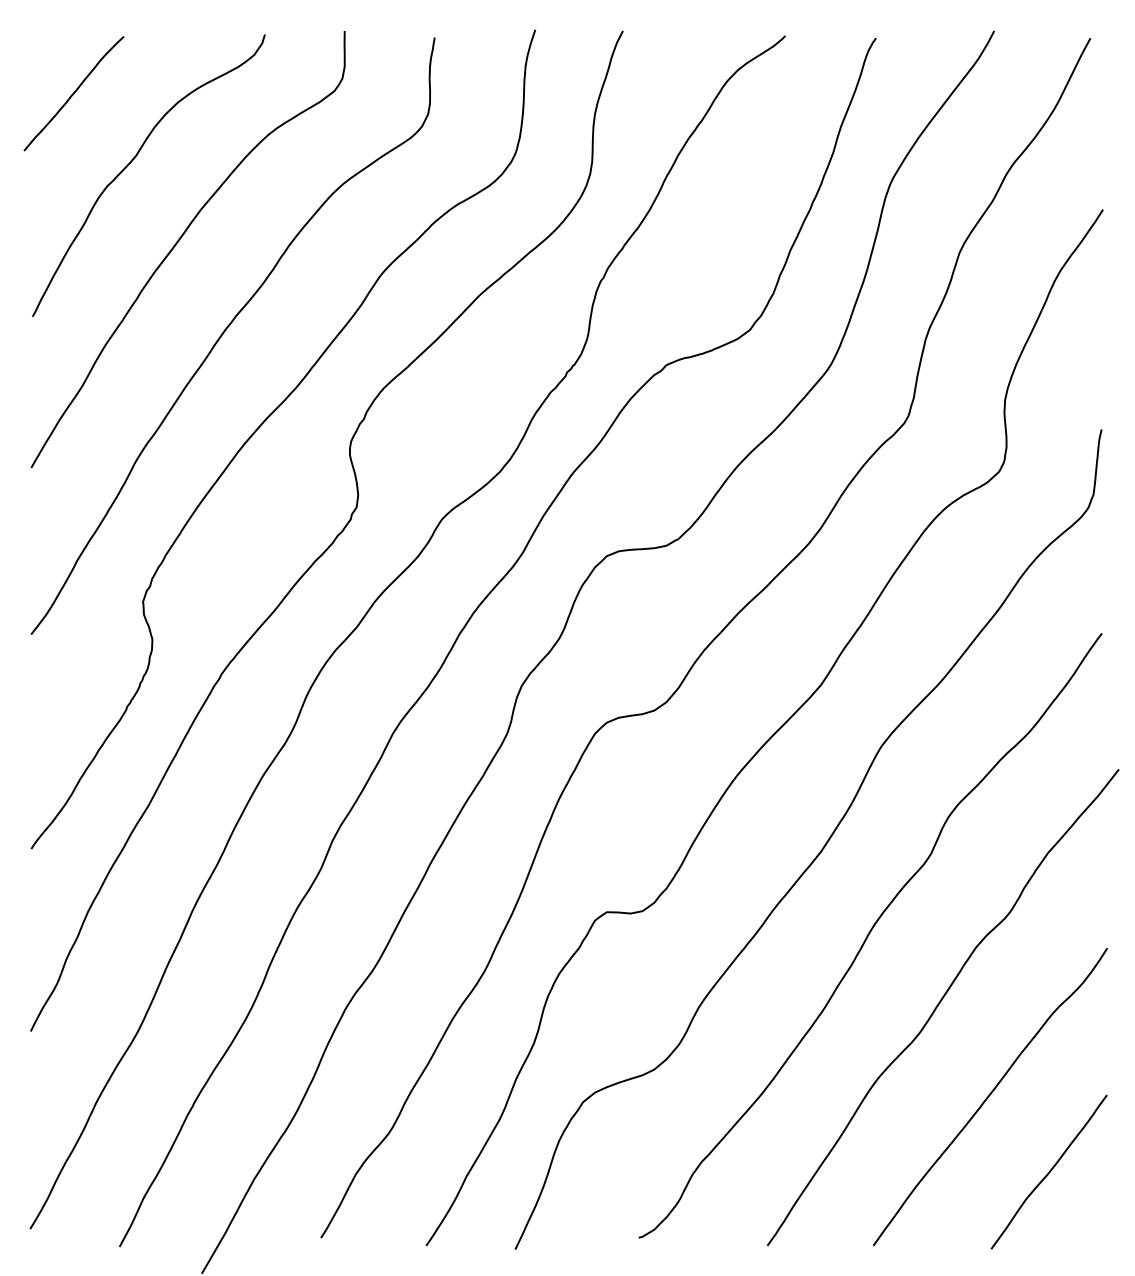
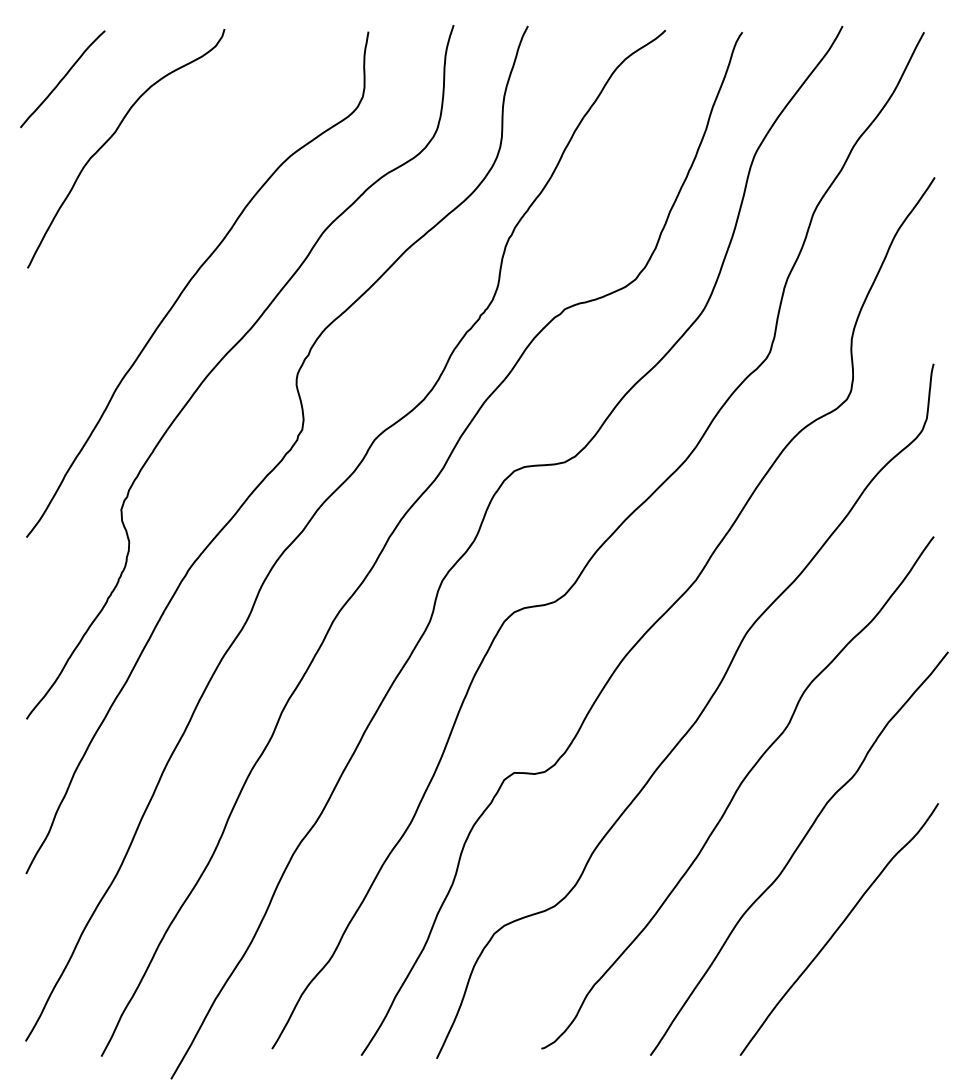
curve: (178, 242) -> (151, 205), removed
curve: (1048, 1171) -> (888, 992), removed

